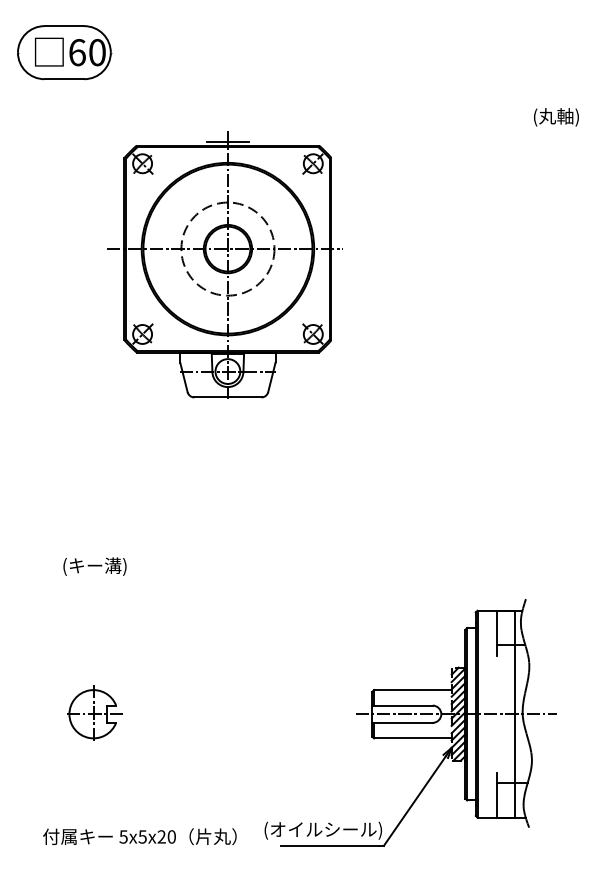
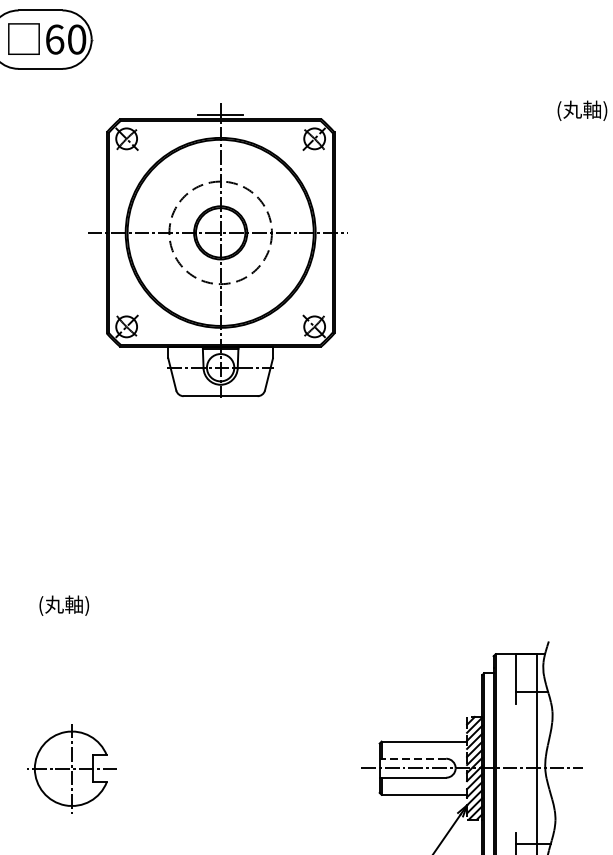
part: (224, 264) -> (216, 249), moved
text: (97, 566) -> (77, 605), (キー溝) -> (丸軸)
line: (402, 705) -> (412, 758), solid -> dashed
part: (94, 712) -> (73, 766), size x1.4

